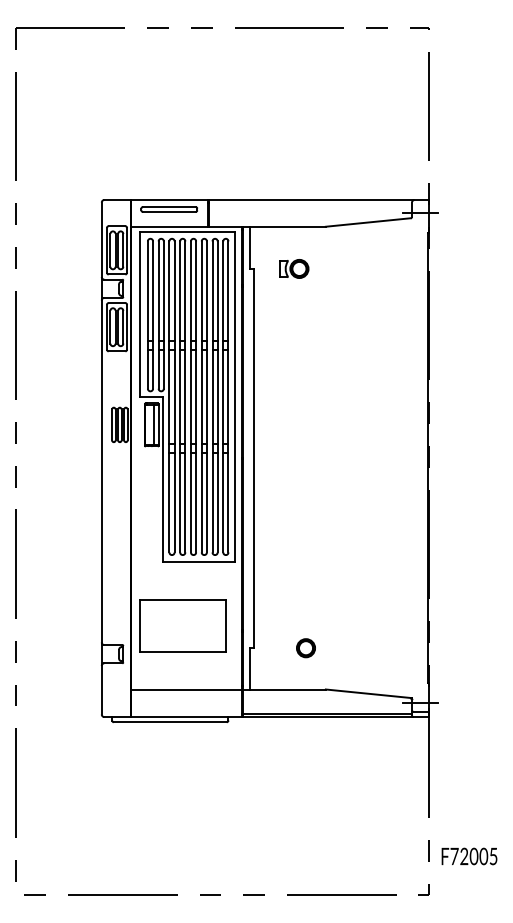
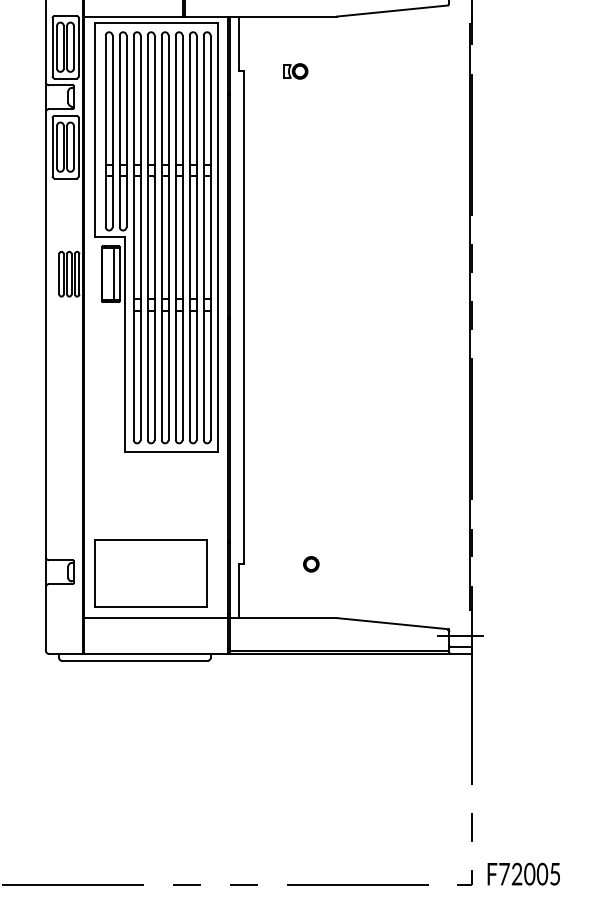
part: (293, 268) -> (295, 70), size x0.62
part: (182, 625) -> (150, 572), moved
part: (305, 647) -> (310, 563), size x0.62
text: (469, 856) -> (523, 874), moved

